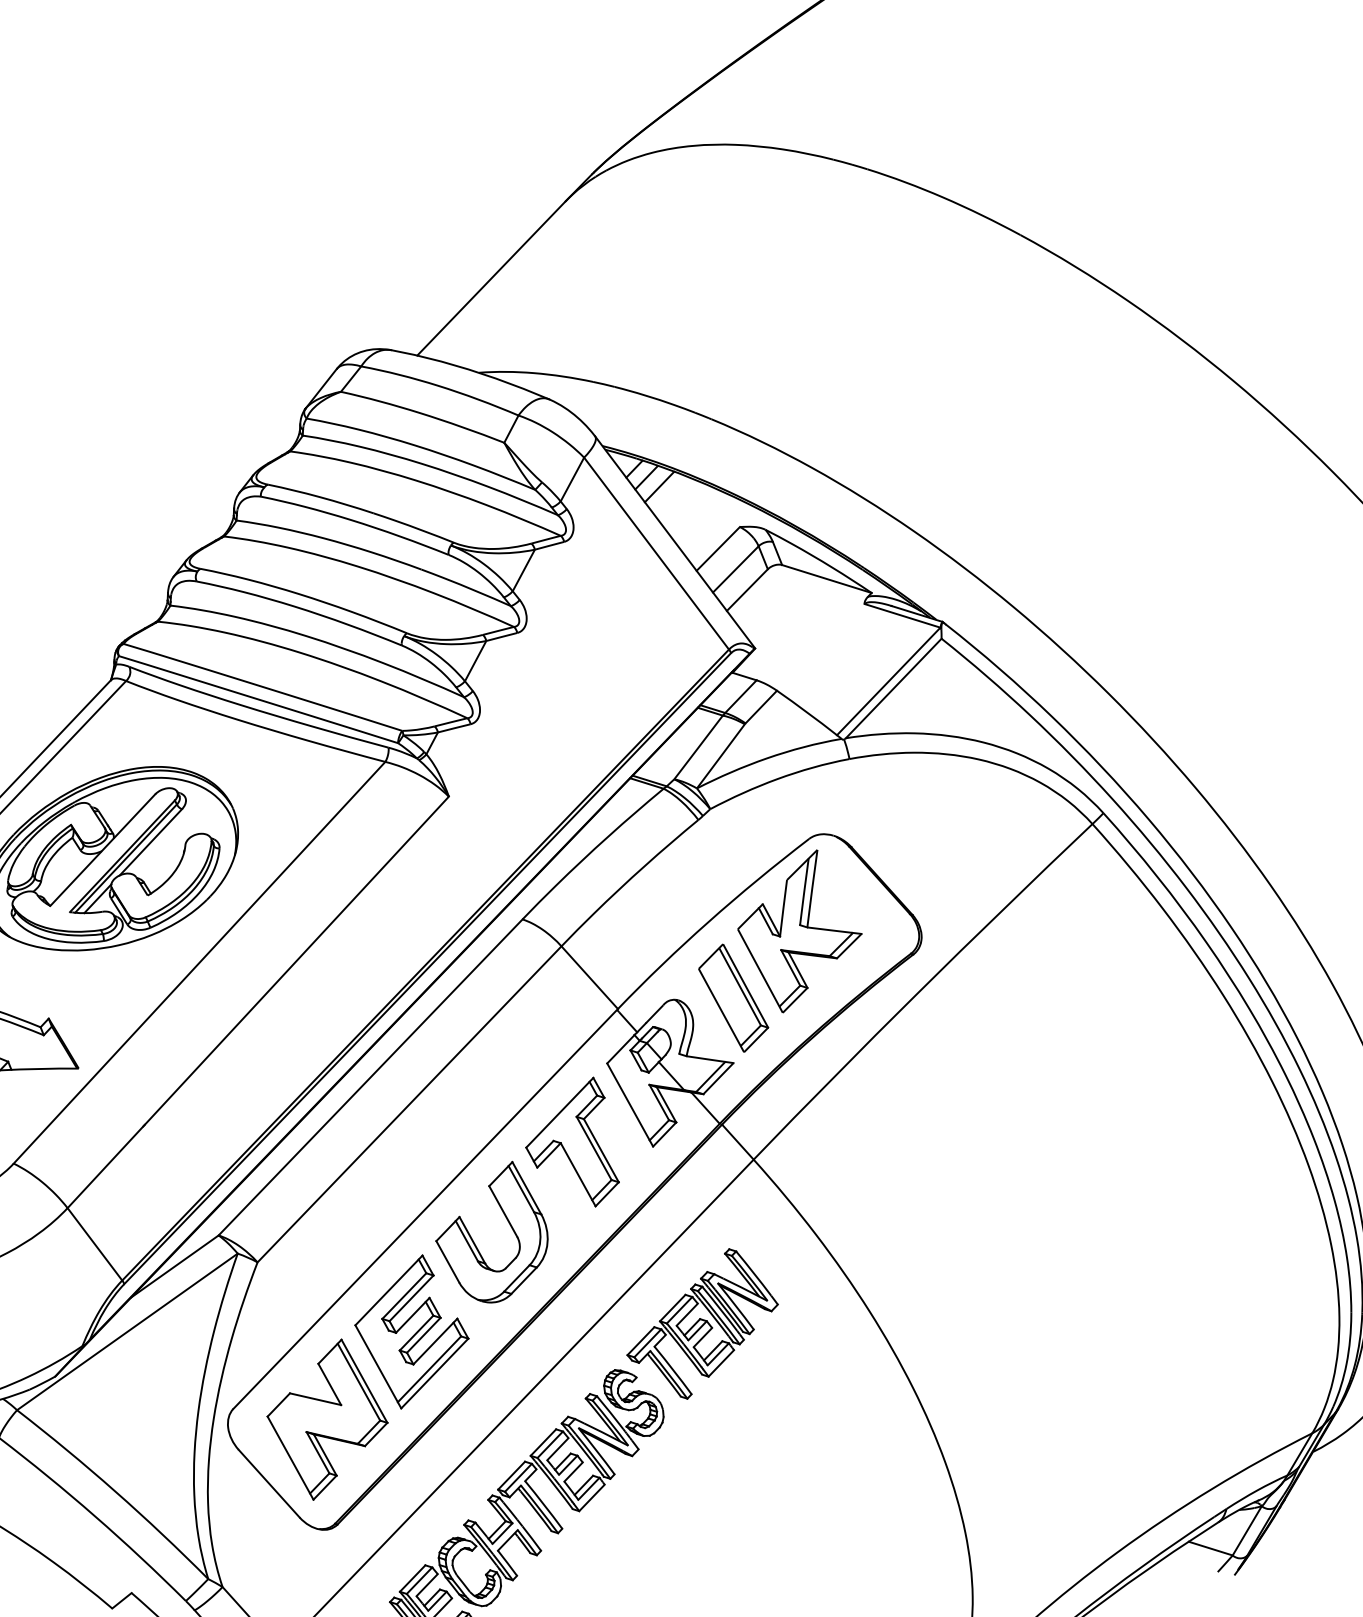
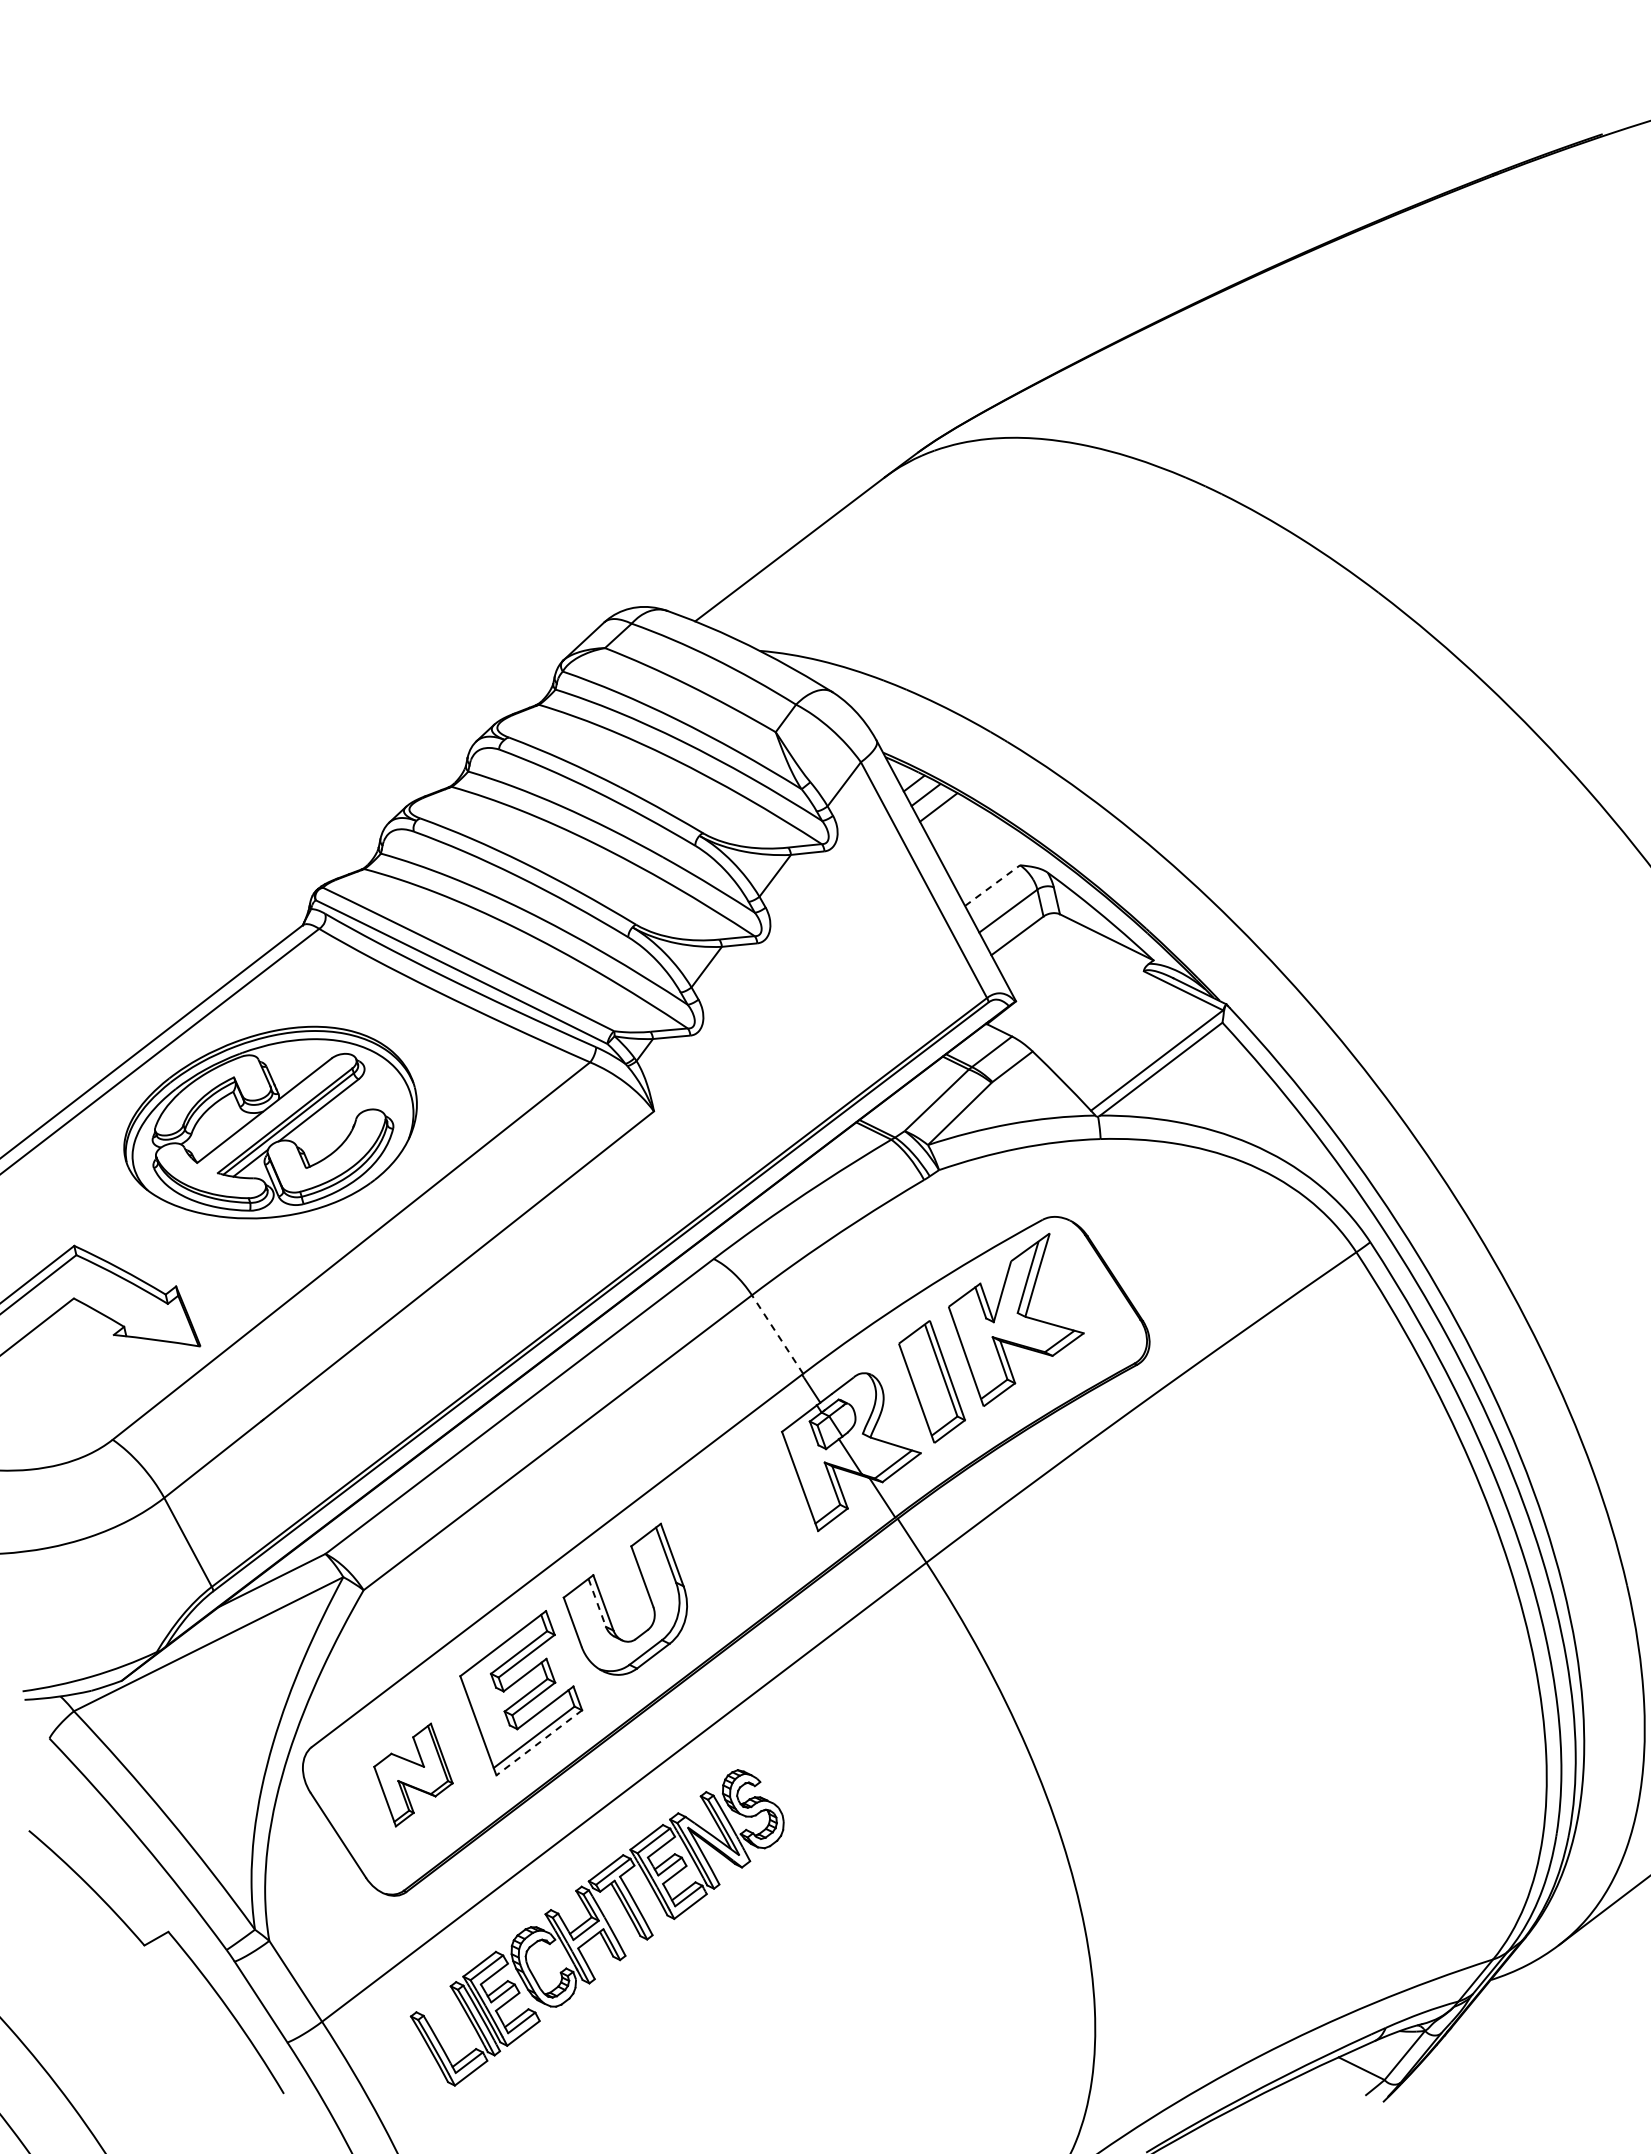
line: (718, 548) -> (992, 885), solid -> dashed
line: (589, 977) -> (777, 1334), solid -> dashed
part: (569, 1145) -> (726, 1515), removed
line: (467, 1240) -> (597, 1602), solid -> dashed
part: (702, 1324) -> (841, 1735), removed
line: (434, 1373) -> (539, 1742), solid -> dashed
part: (327, 1419) -> (413, 1774), size x0.6

